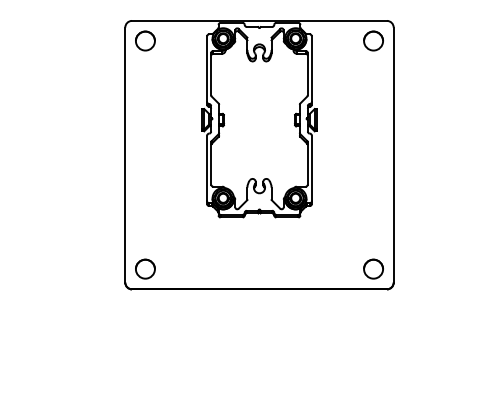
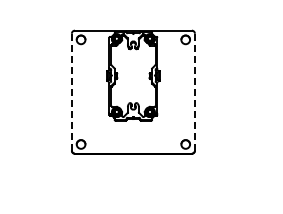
line: (392, 153) -> (194, 91), solid -> dashed
line: (124, 155) -> (71, 92), solid -> dashed

